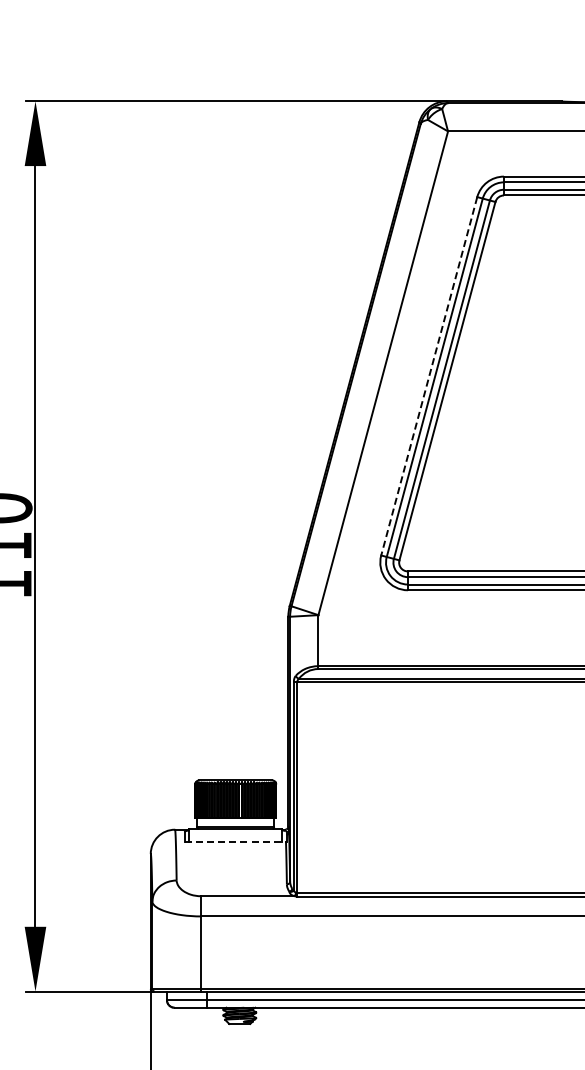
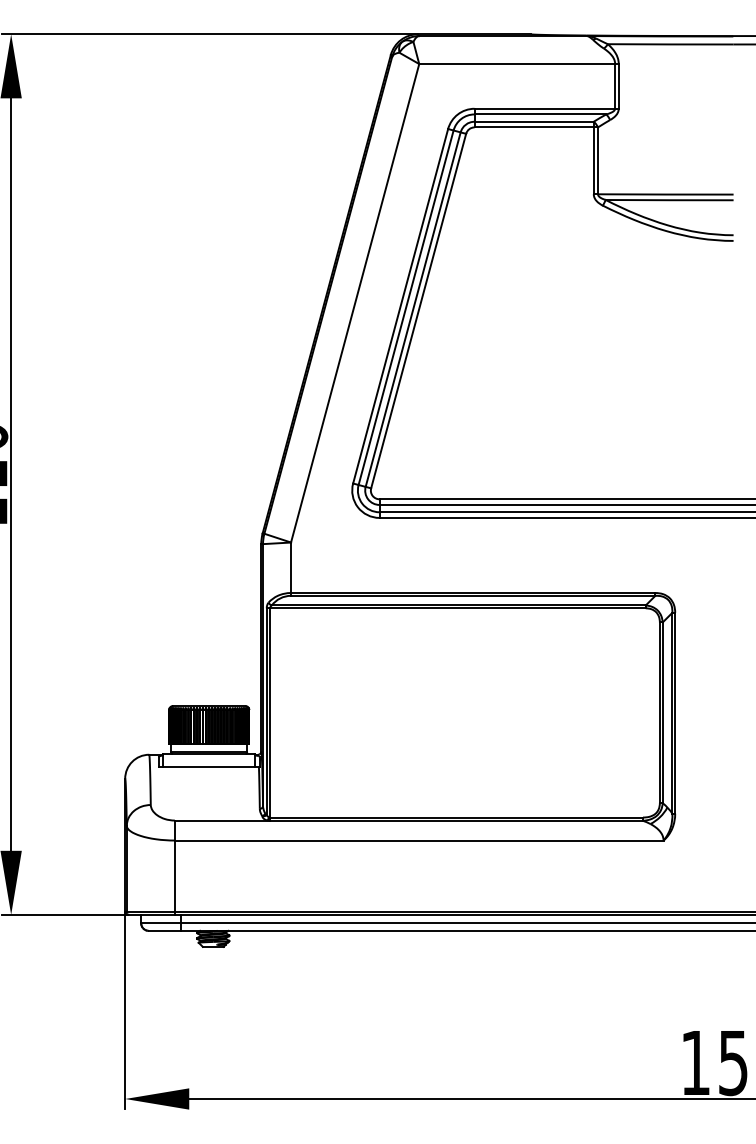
line: (429, 376) -> (400, 306), dashed -> solid
line: (236, 841) -> (209, 766), dashed -> solid

